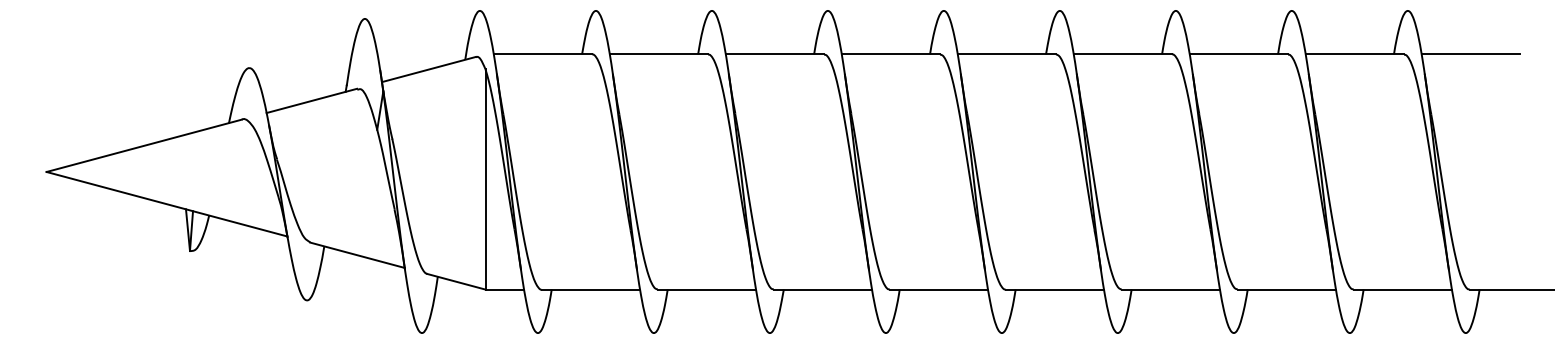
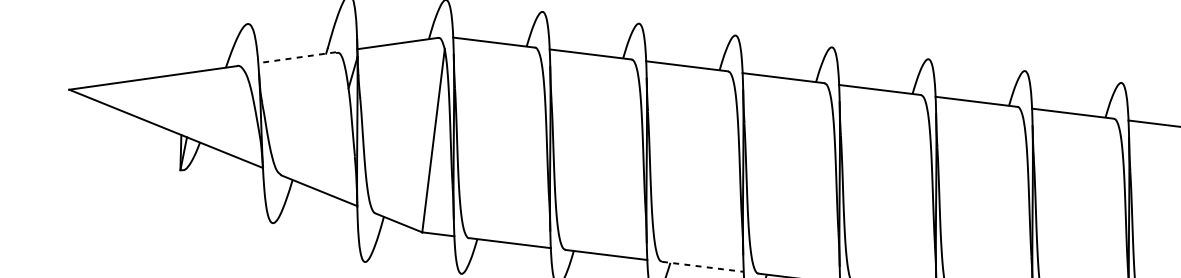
line: (311, 100) -> (296, 57), solid -> dashed
line: (823, 289) -> (703, 266), solid -> dashed

